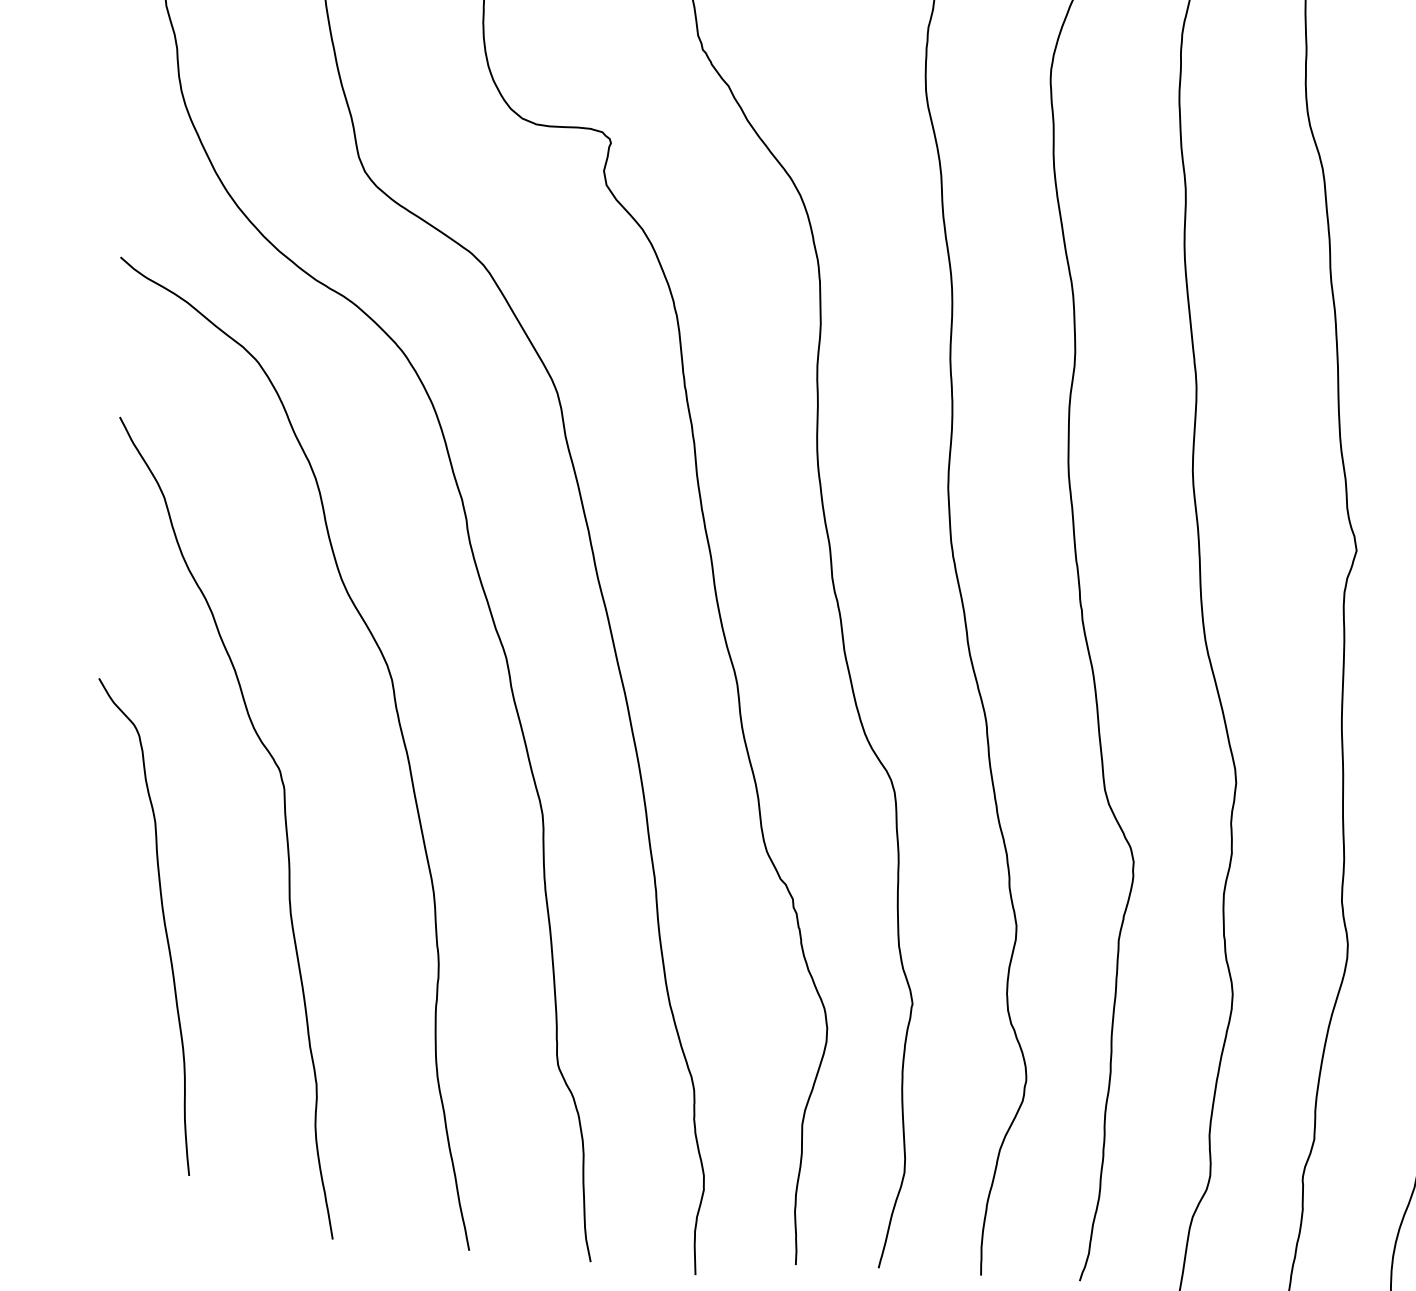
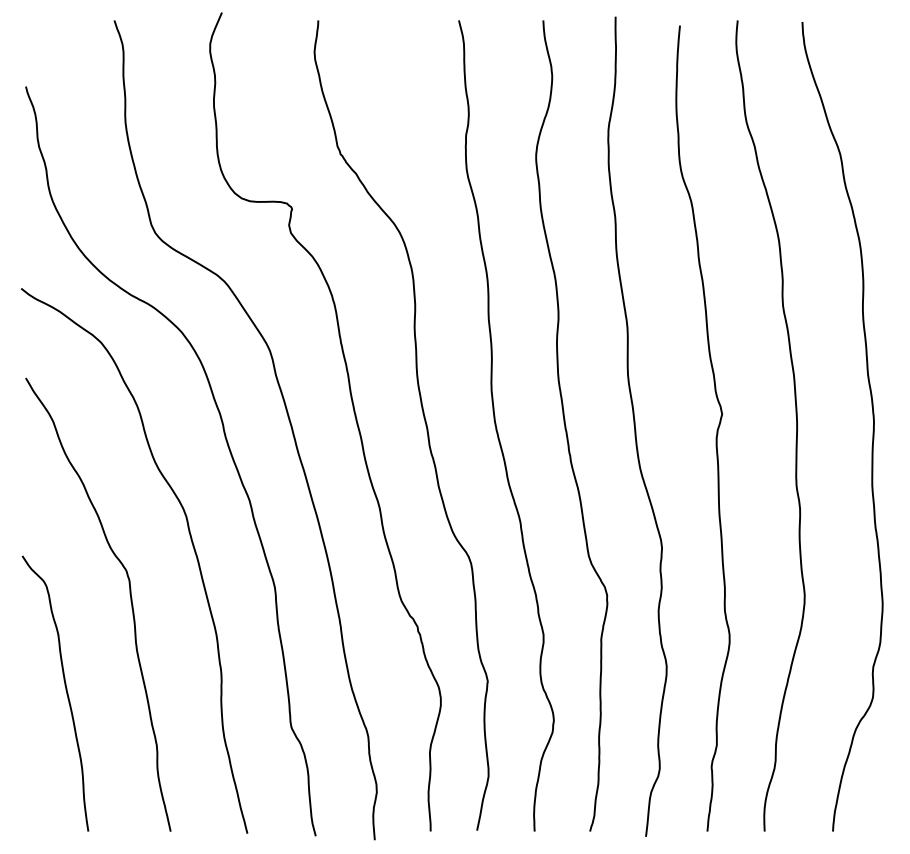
curve: (162, 922) -> (65, 690), moved

